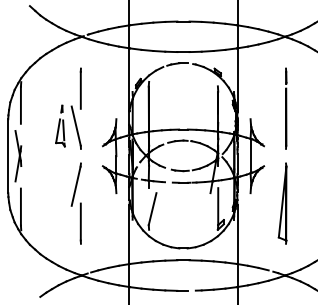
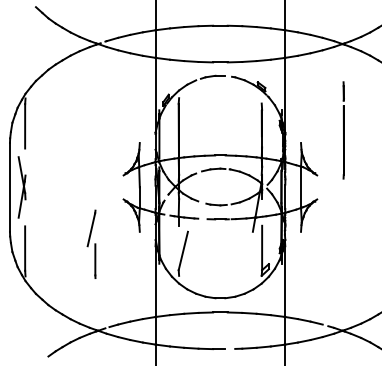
part: (68, 108) -> (82, 130), removed
part: (75, 203) -> (90, 244), size x0.7
part: (282, 203) -> (339, 244), removed

